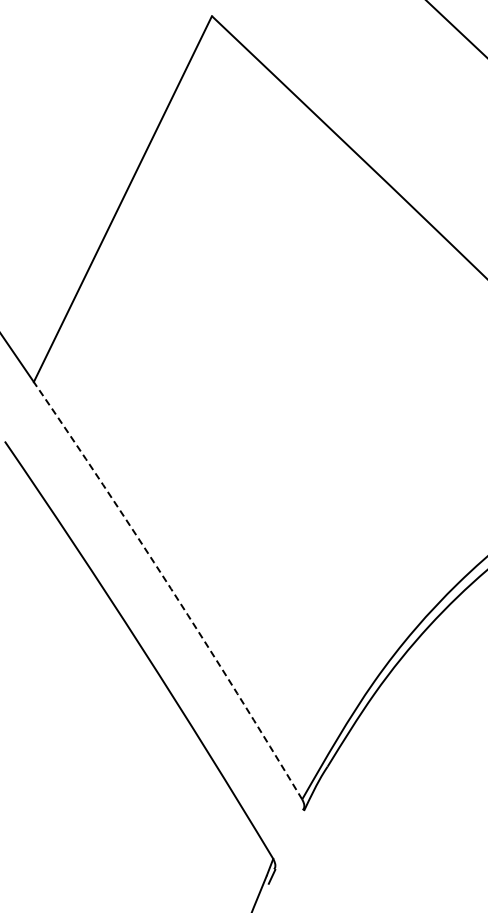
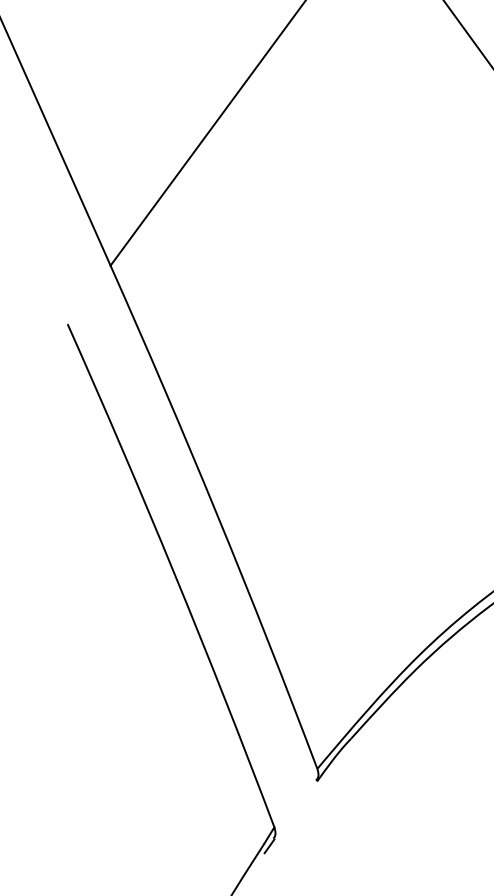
arc: (171, 588) -> (218, 515), dashed -> solid

